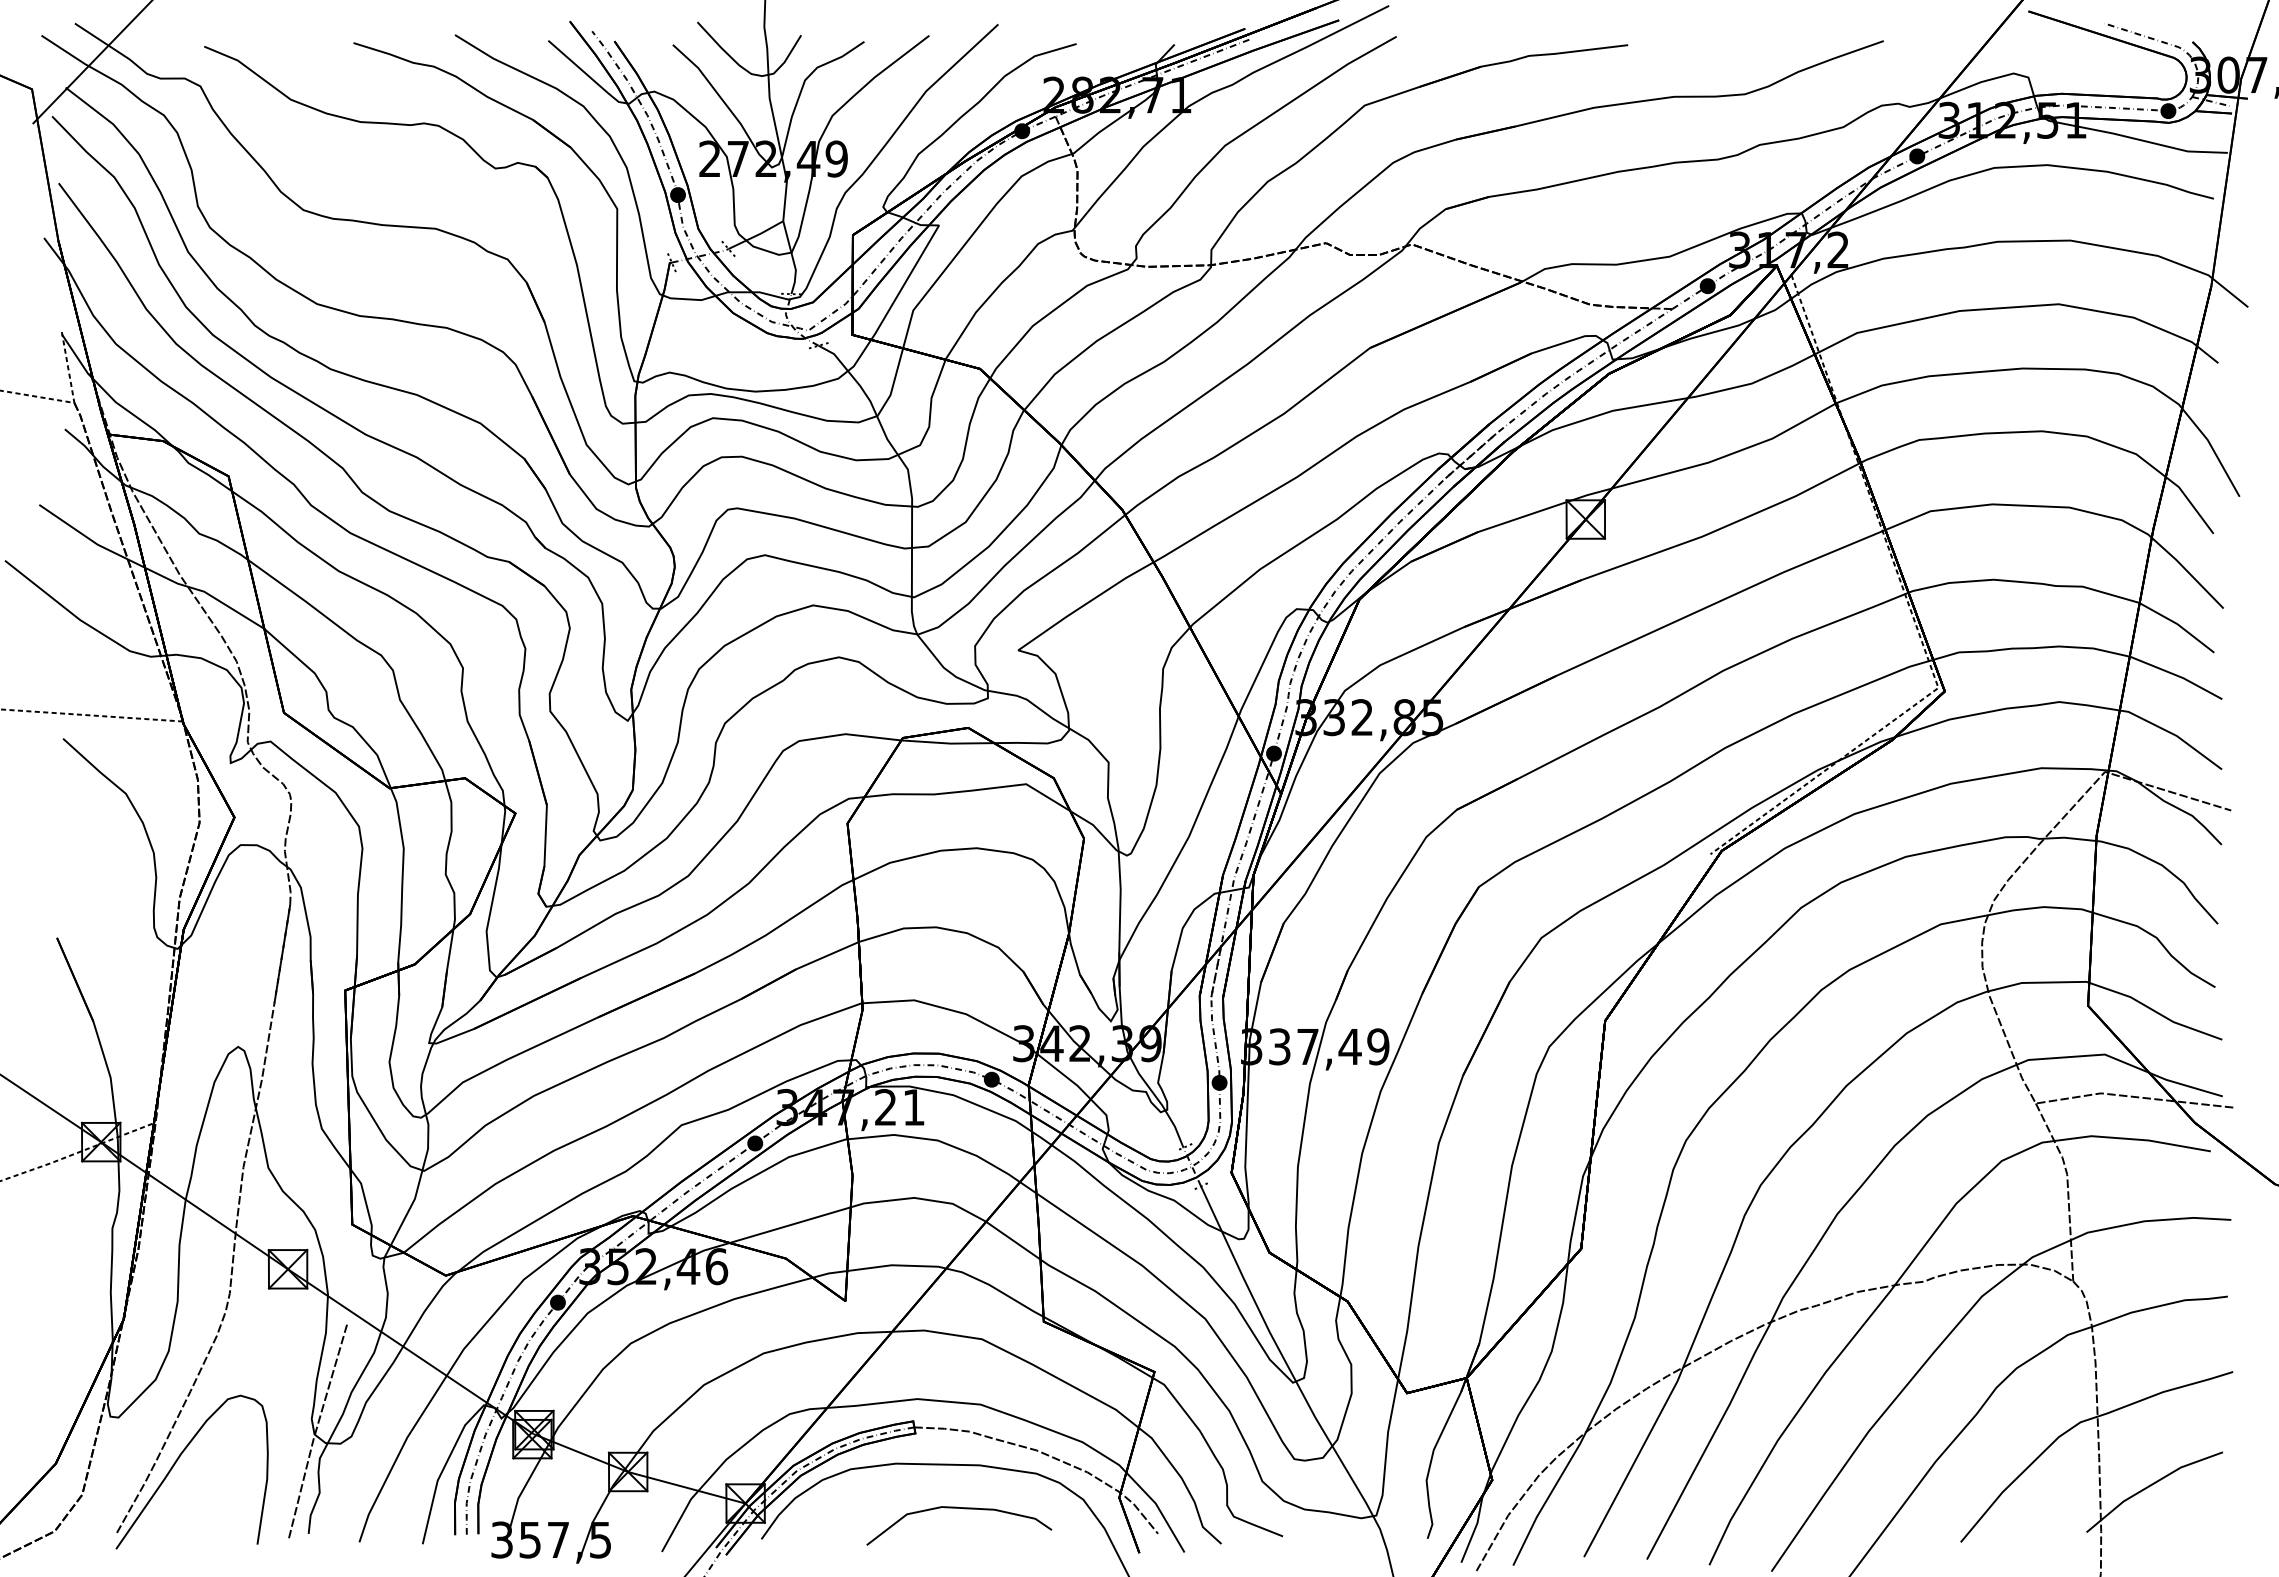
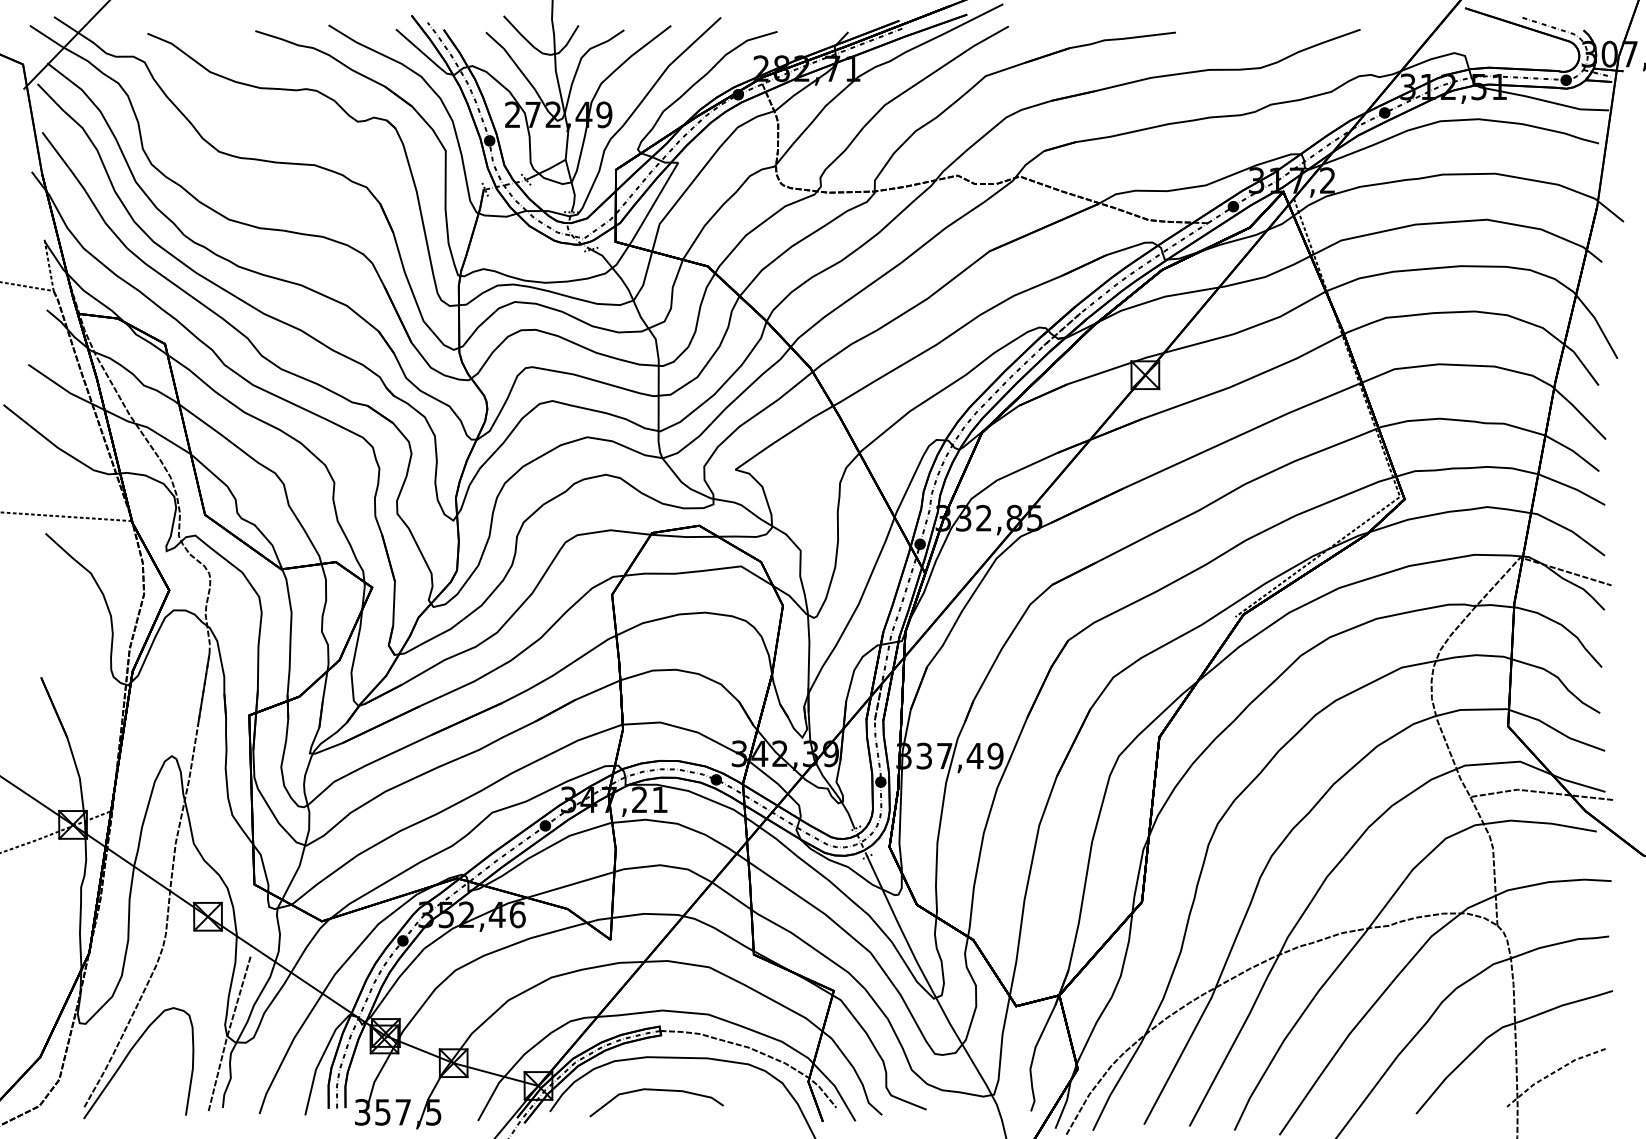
line: (2150, 1485) -> (1553, 1072), solid -> dashed
curve: (964, 1509) -> (660, 1091), moved

